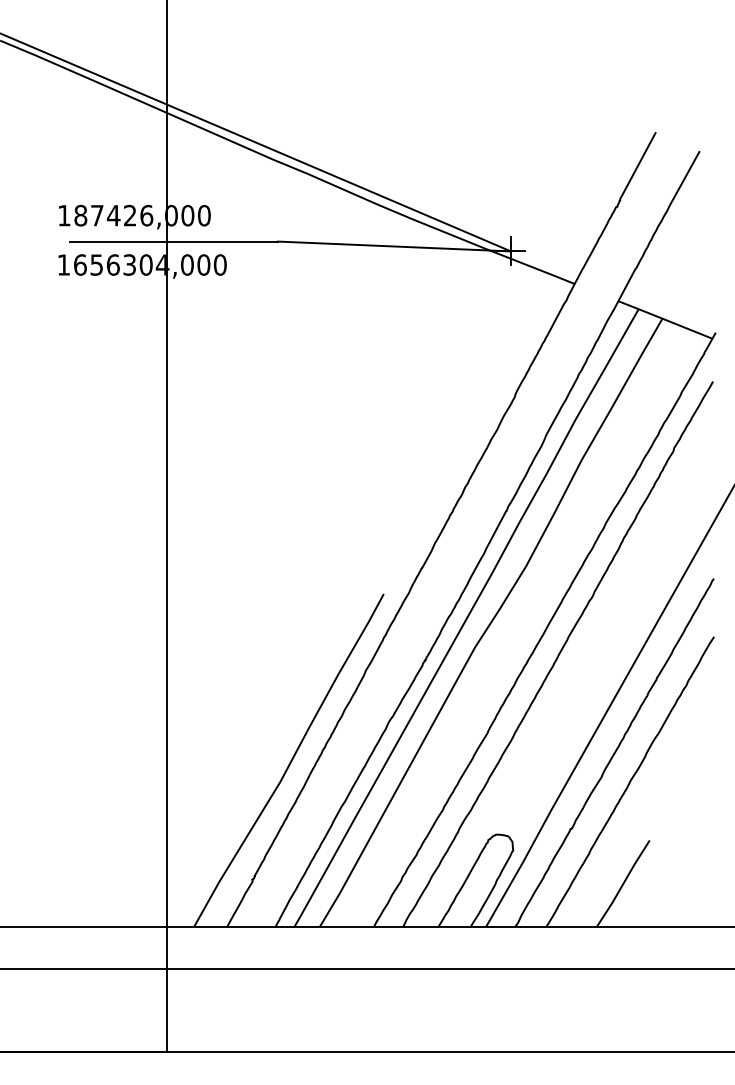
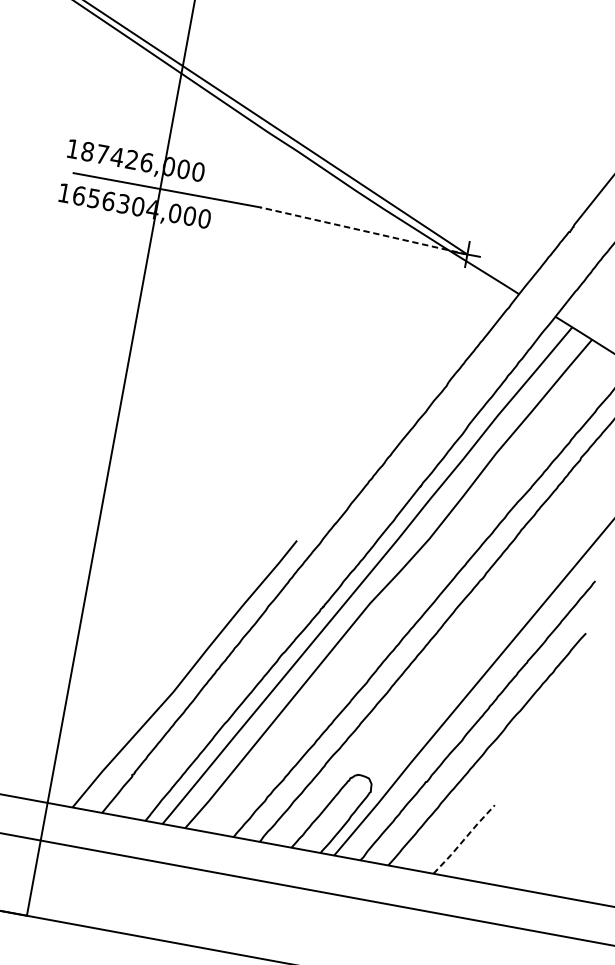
line: (394, 246) -> (363, 230), solid -> dashed
line: (623, 883) -> (464, 839), solid -> dashed

